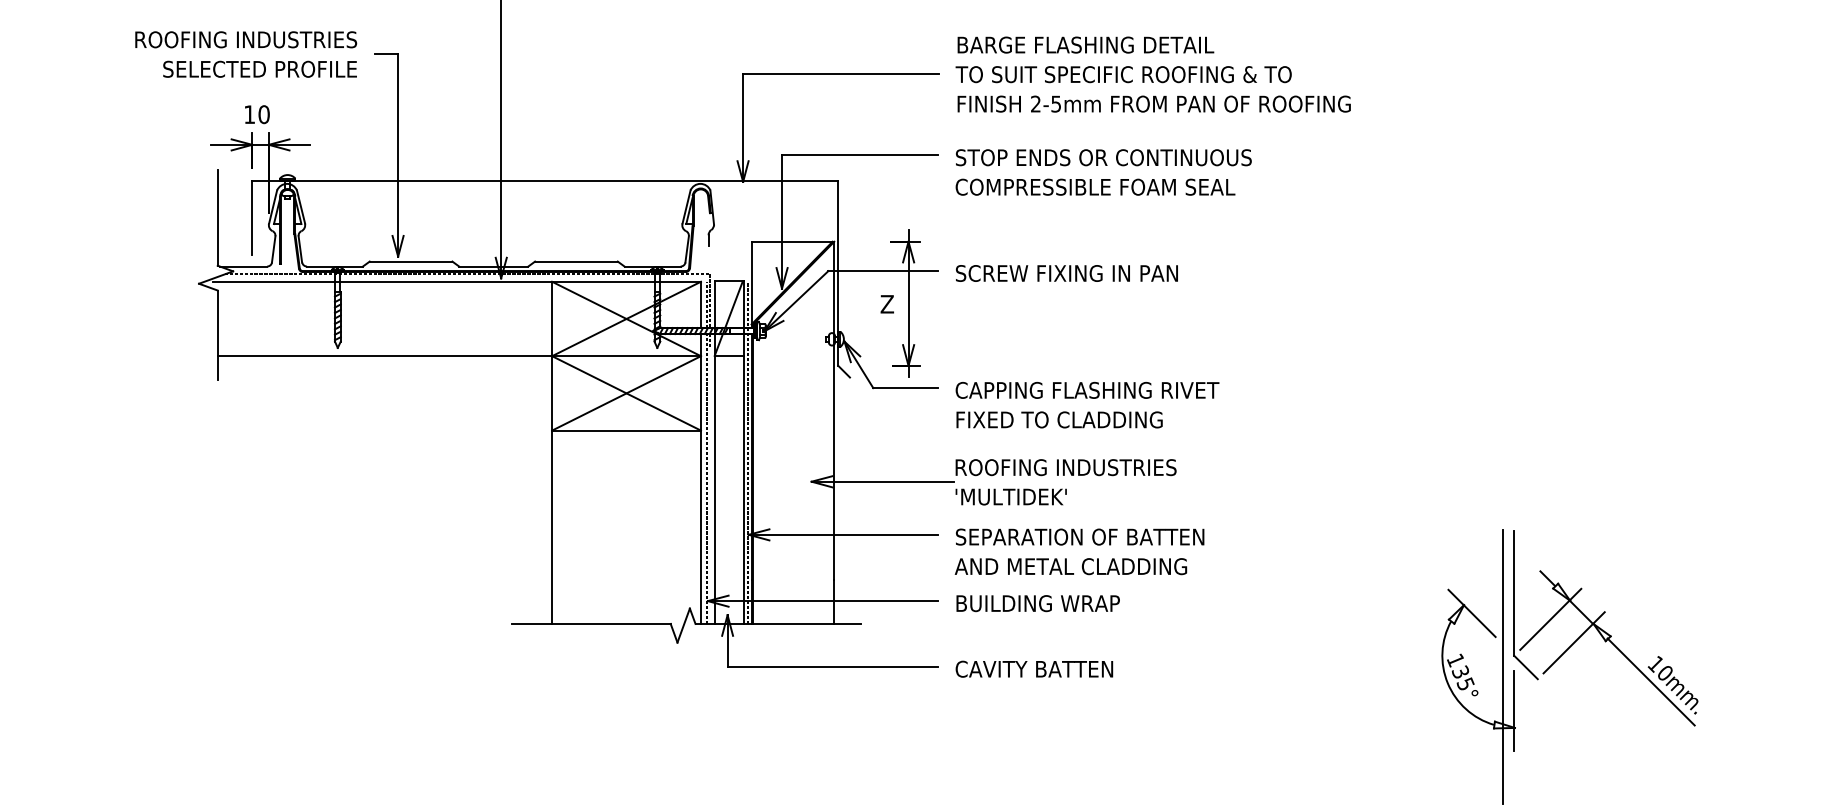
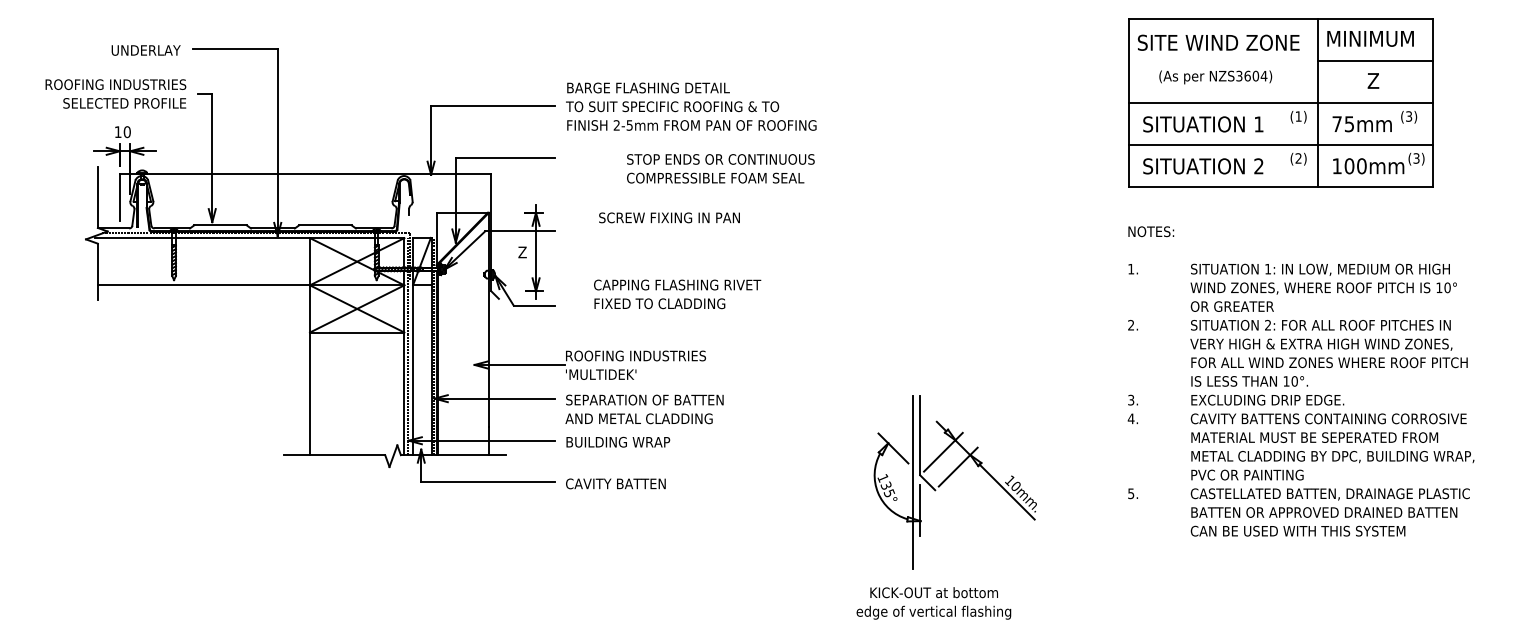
text: (1103, 171) -> (720, 168), moved
text: (1066, 272) -> (669, 217), moved
text: (1087, 405) -> (677, 294), moved

